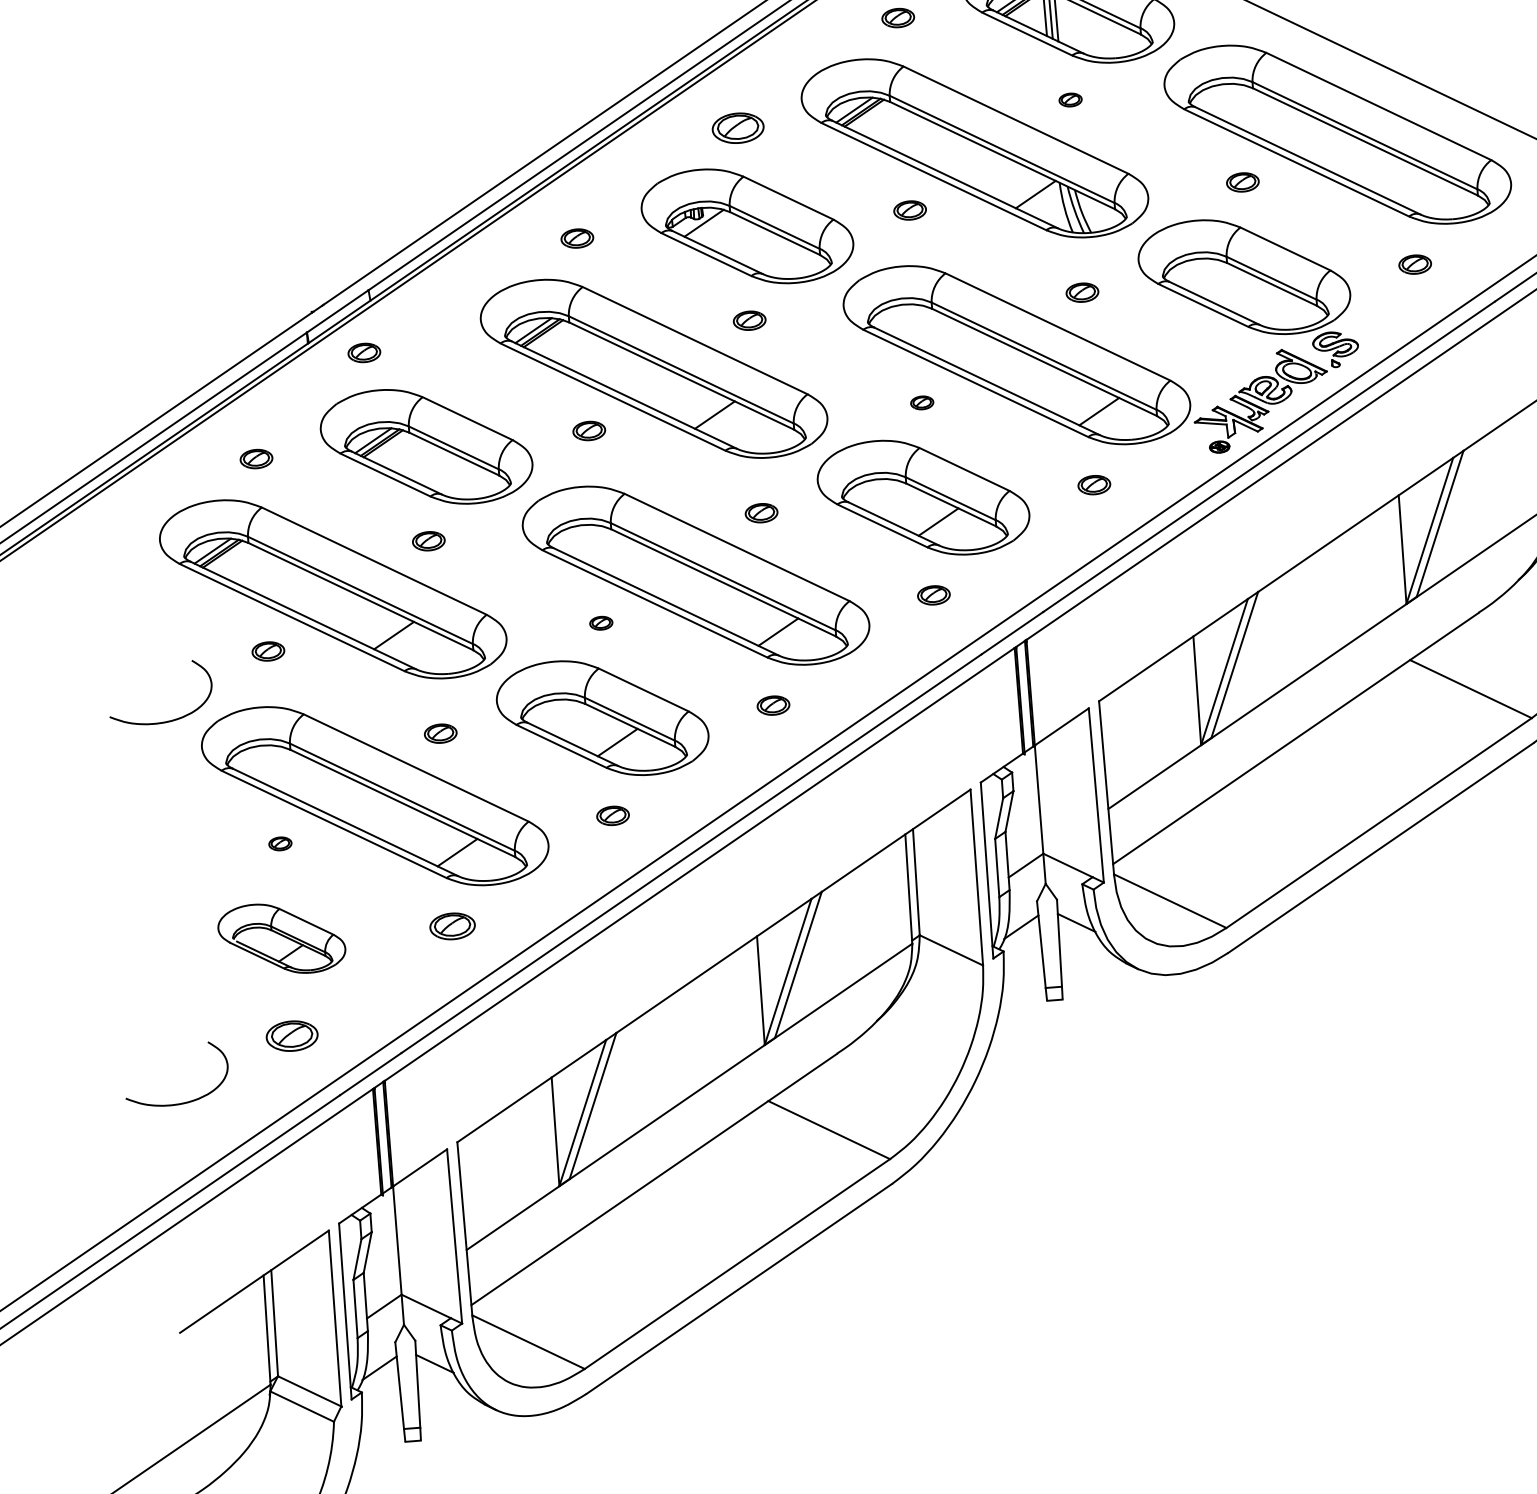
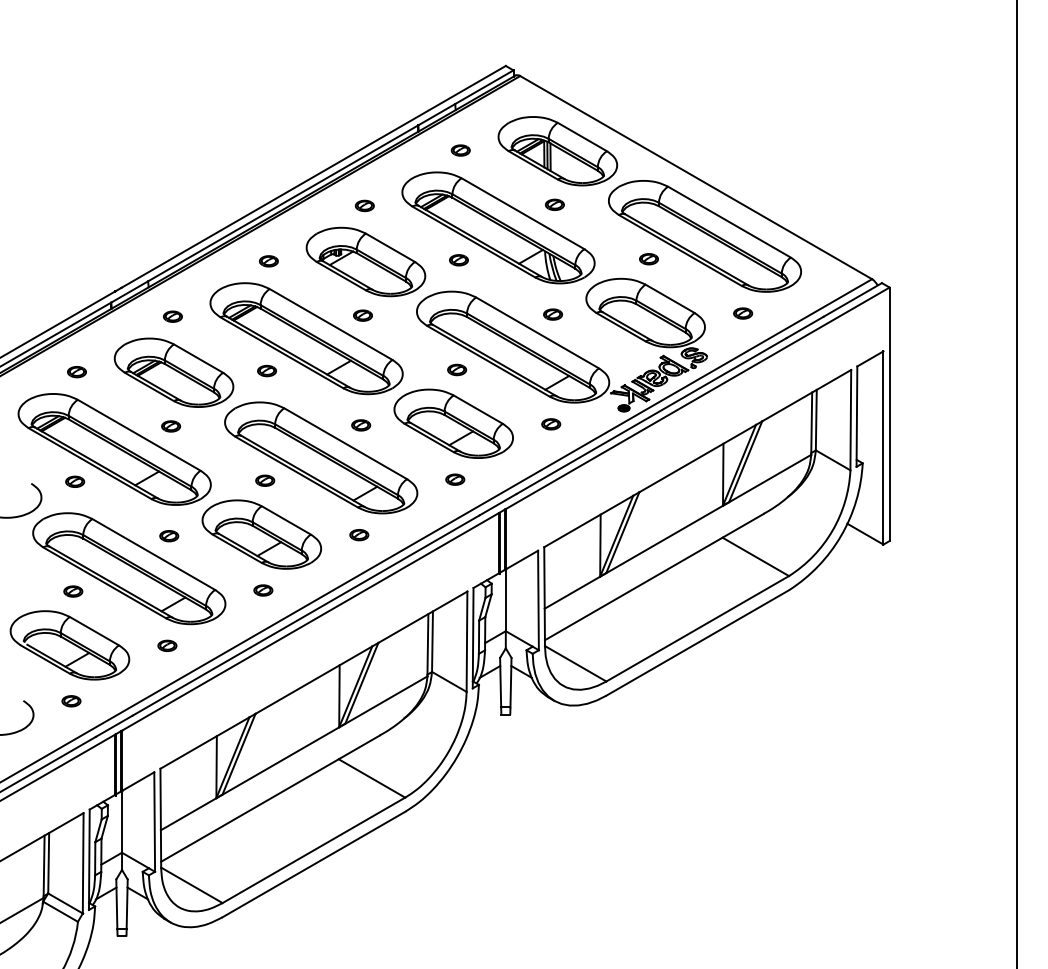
part: (1069, 99) -> (554, 204), size x1.43
part: (737, 127) -> (364, 205), size x0.62
part: (363, 352) -> (172, 316), moved
part: (922, 402) -> (457, 369), size x1.43
part: (601, 622) -> (265, 480), size x1.43
part: (280, 843) -> (73, 591), size x1.43
part: (452, 925) -> (167, 645), size x0.71
part: (281, 938) -> (69, 645), size x1.67
part: (292, 1036) -> (71, 701), size x0.62

